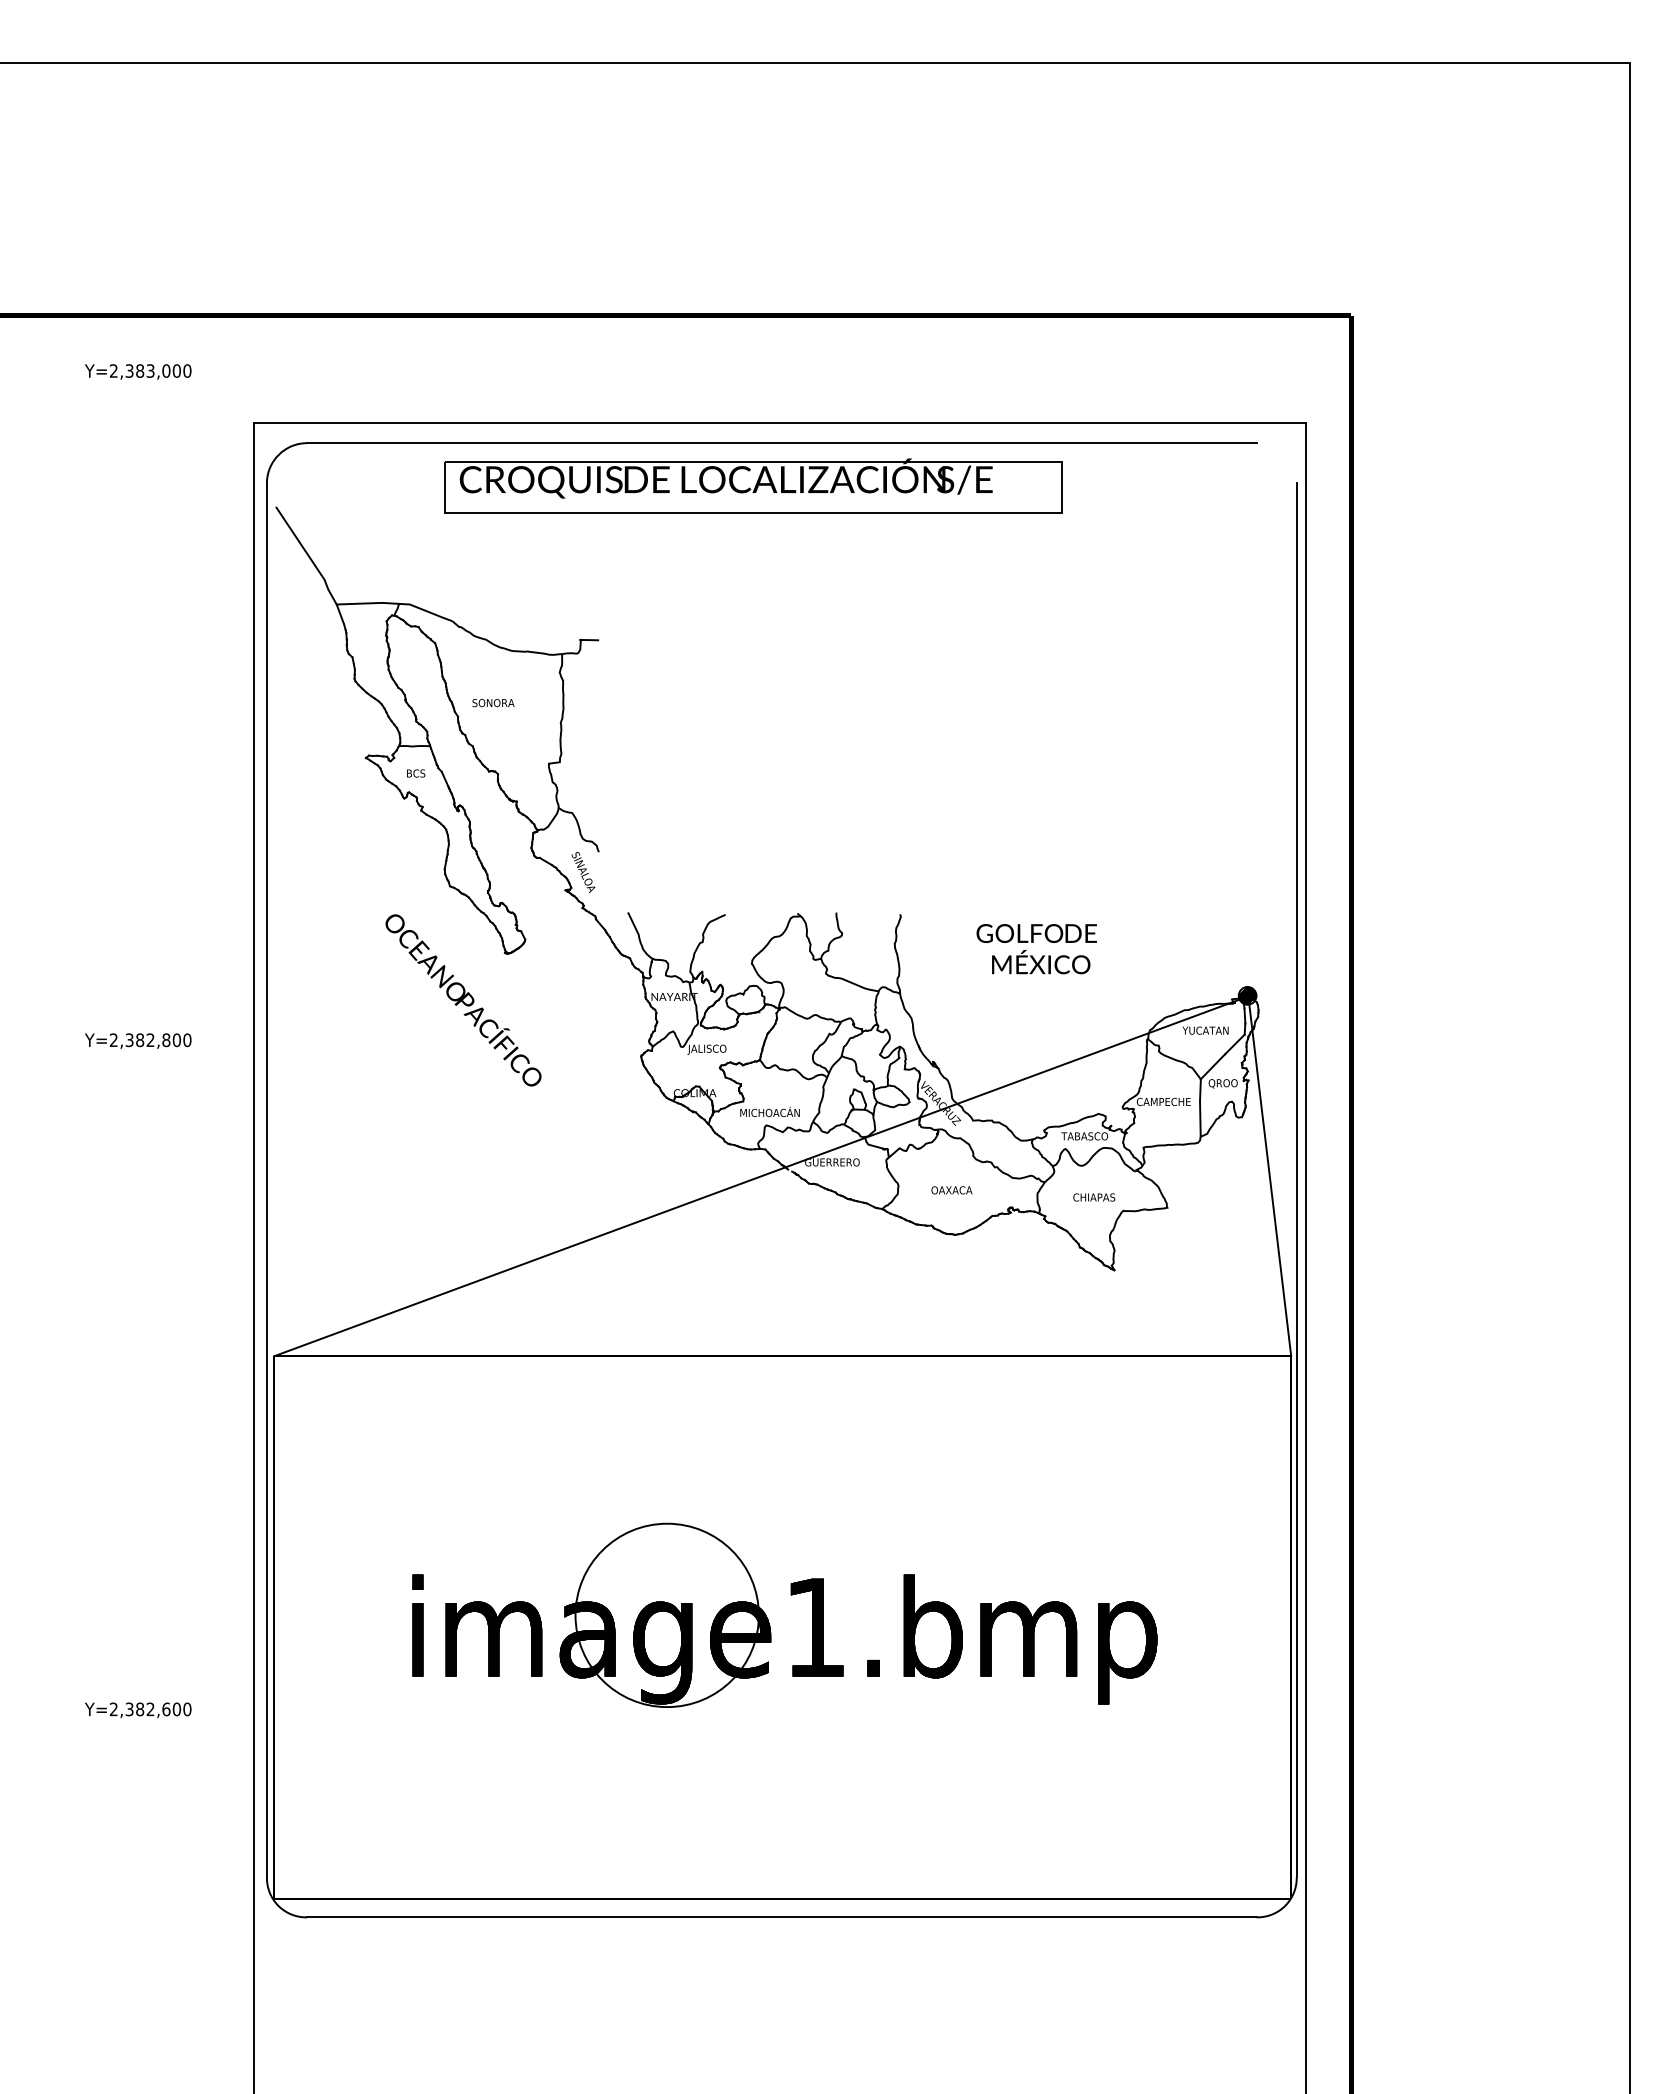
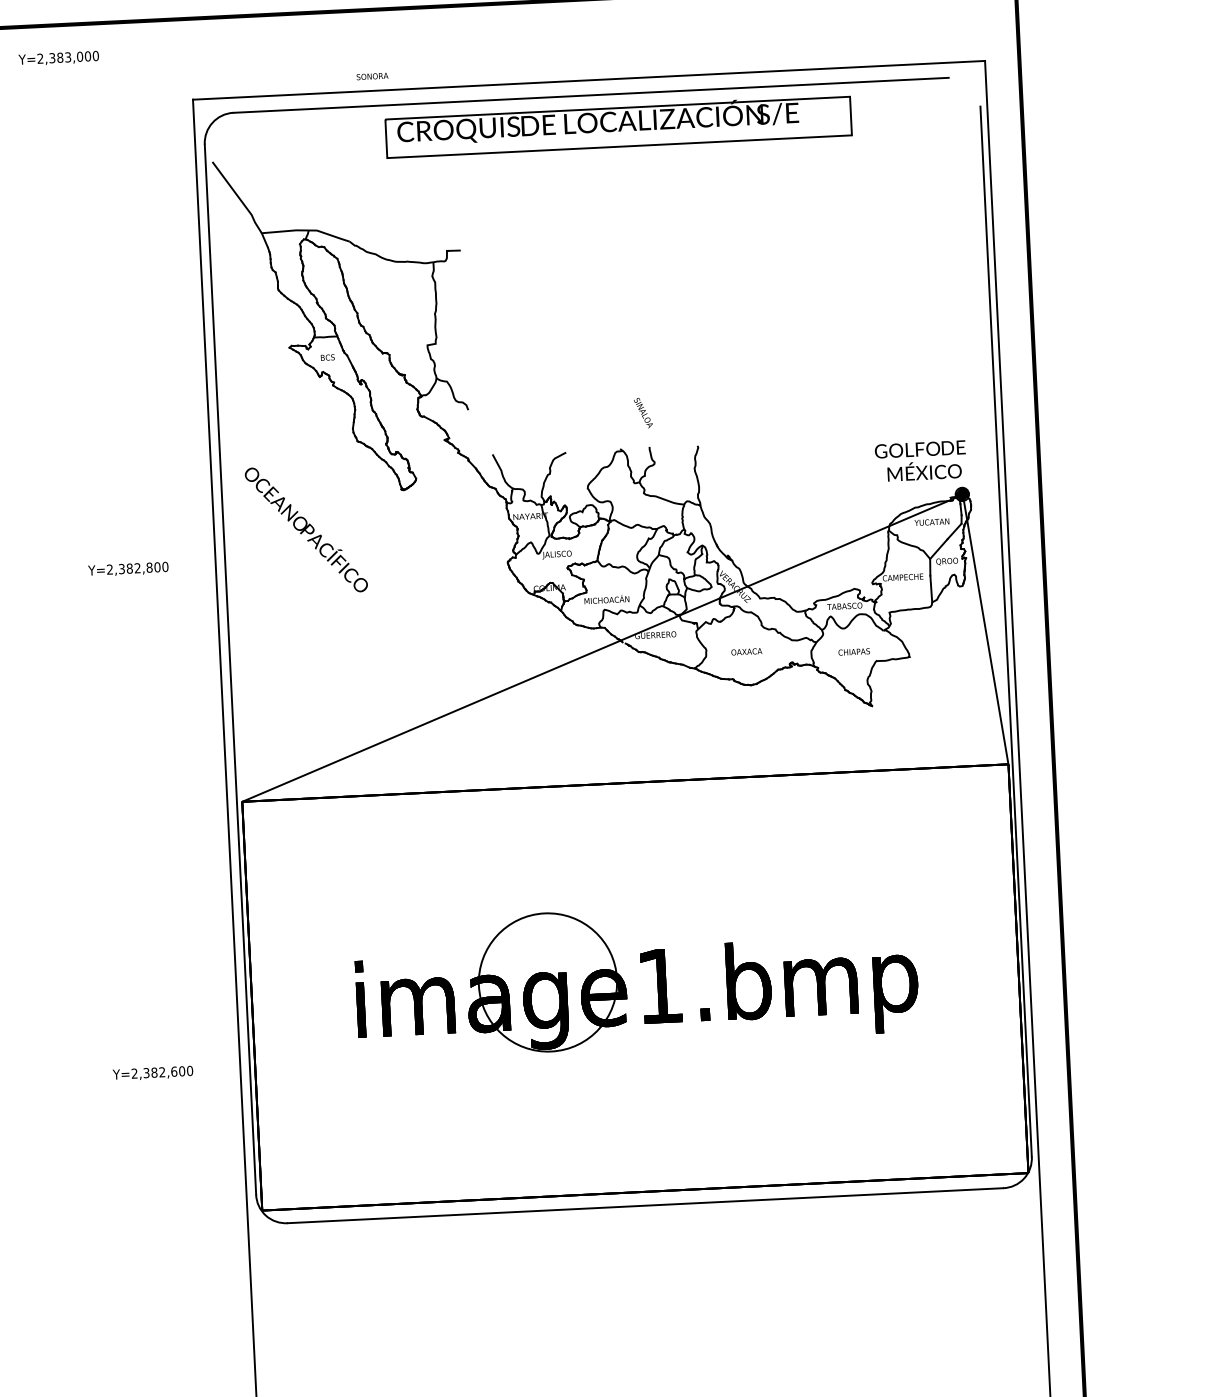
text: (138, 371) -> (59, 58), moved
part: (753, 485) -> (618, 125), moved
text: (493, 703) -> (372, 76), moved
text: (583, 872) -> (643, 413), moved
text: (1036, 949) -> (920, 461), moved
text: (463, 1000) -> (306, 530), moved

